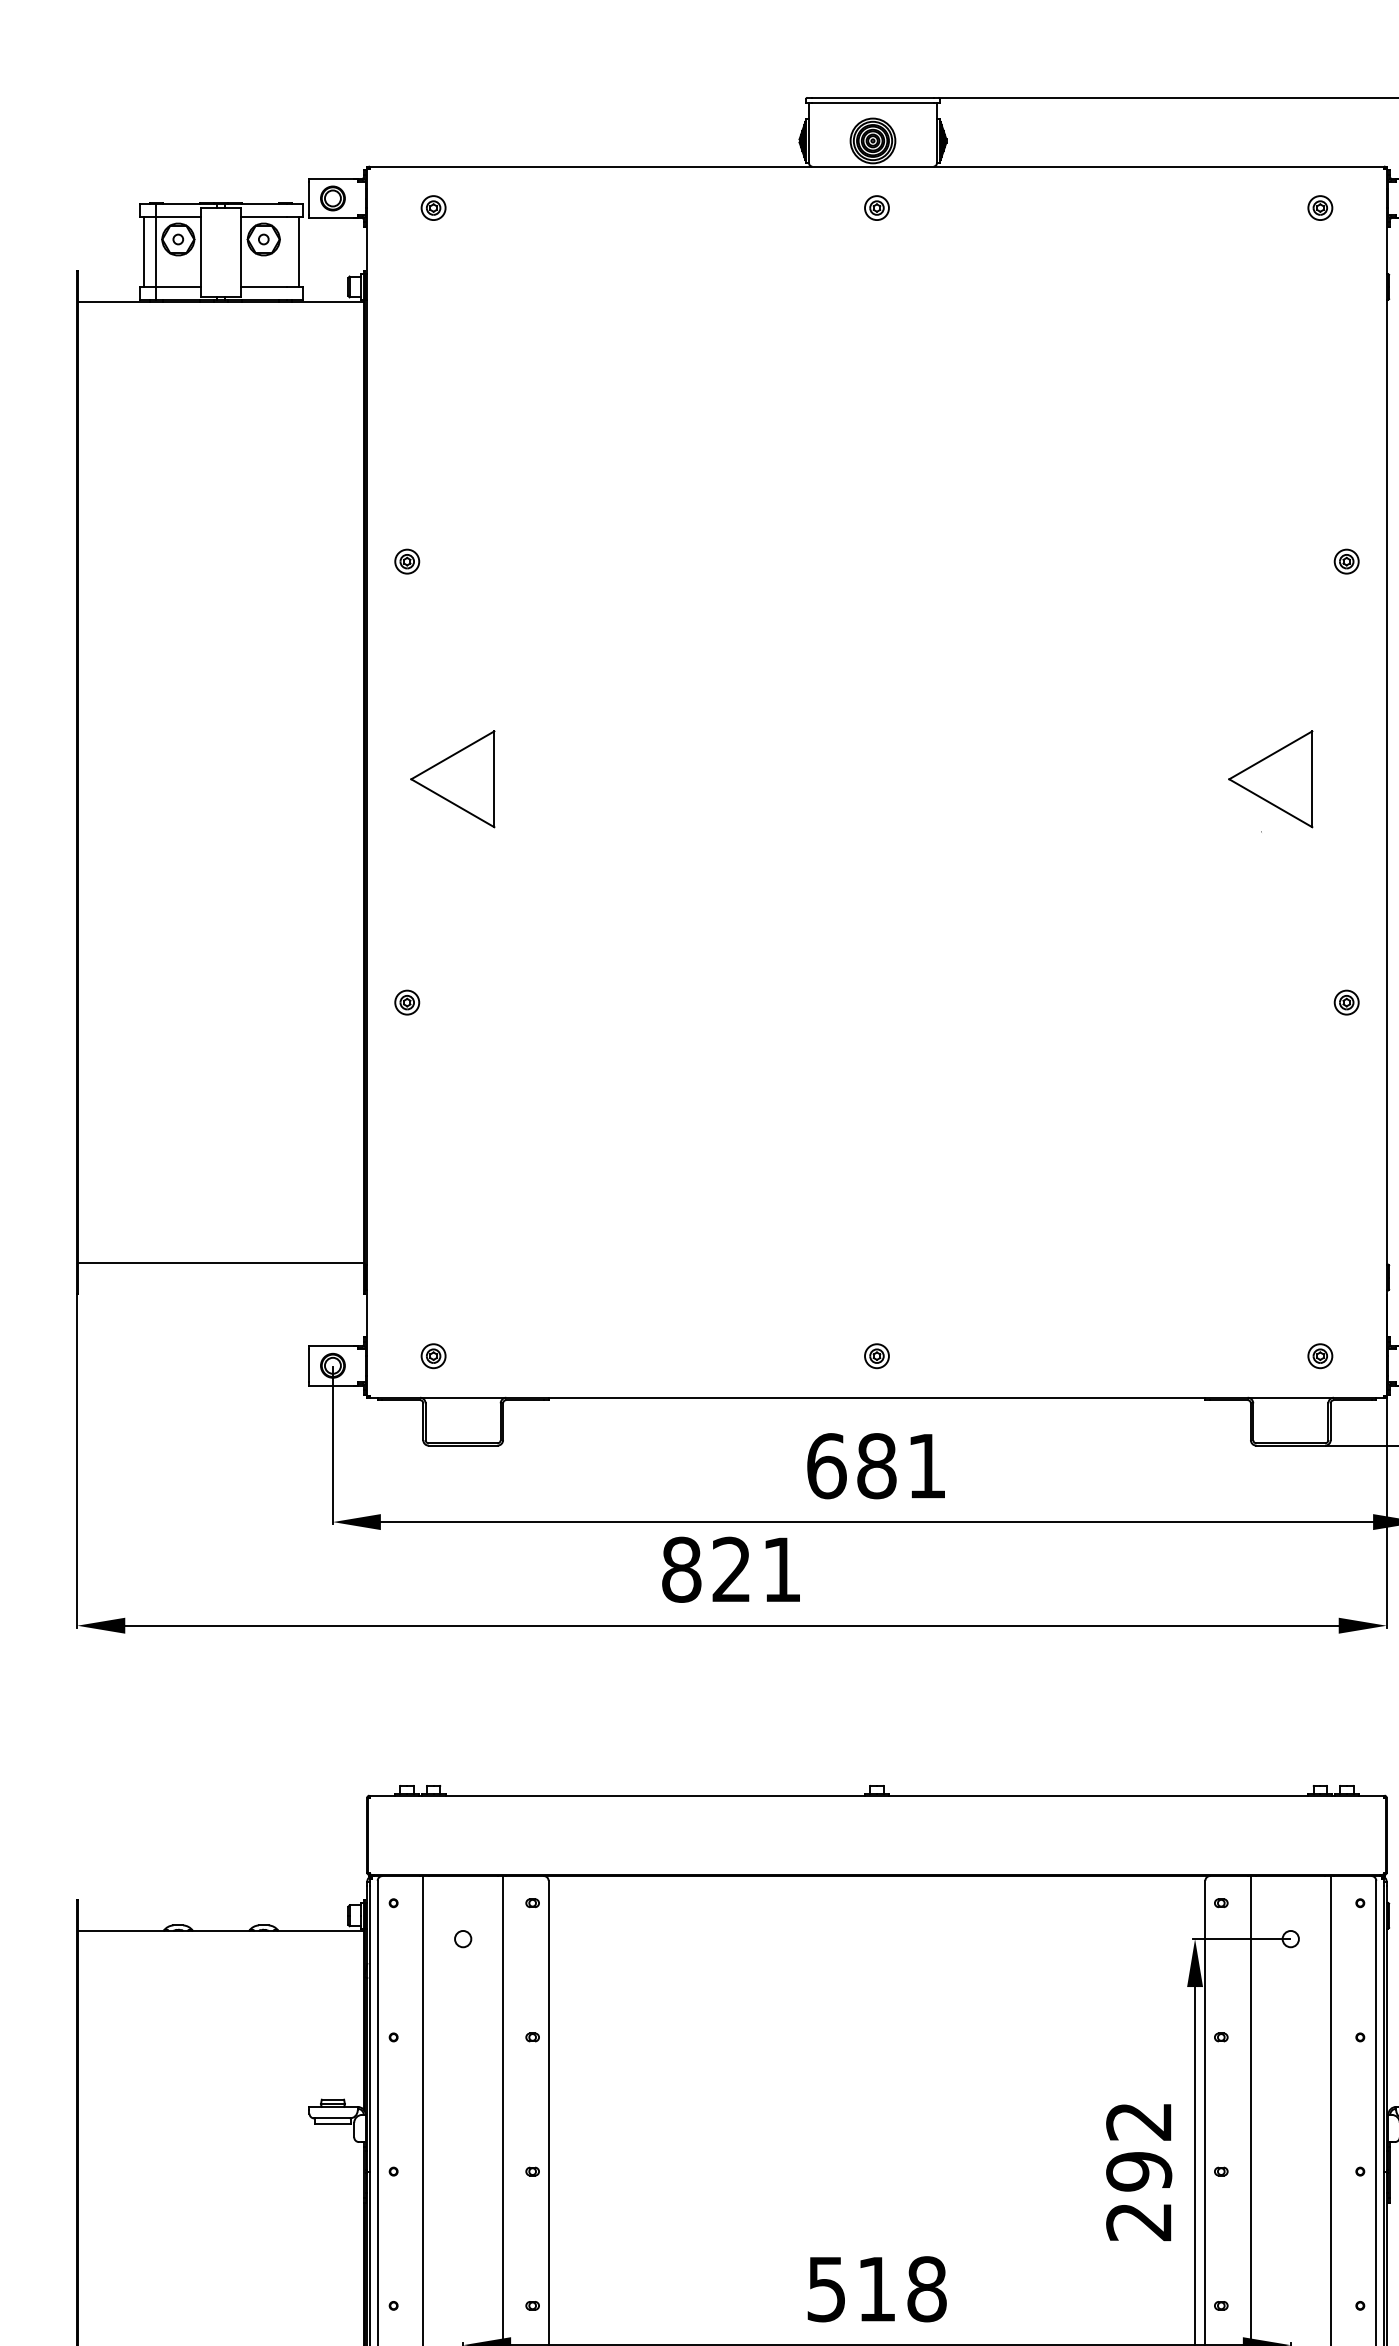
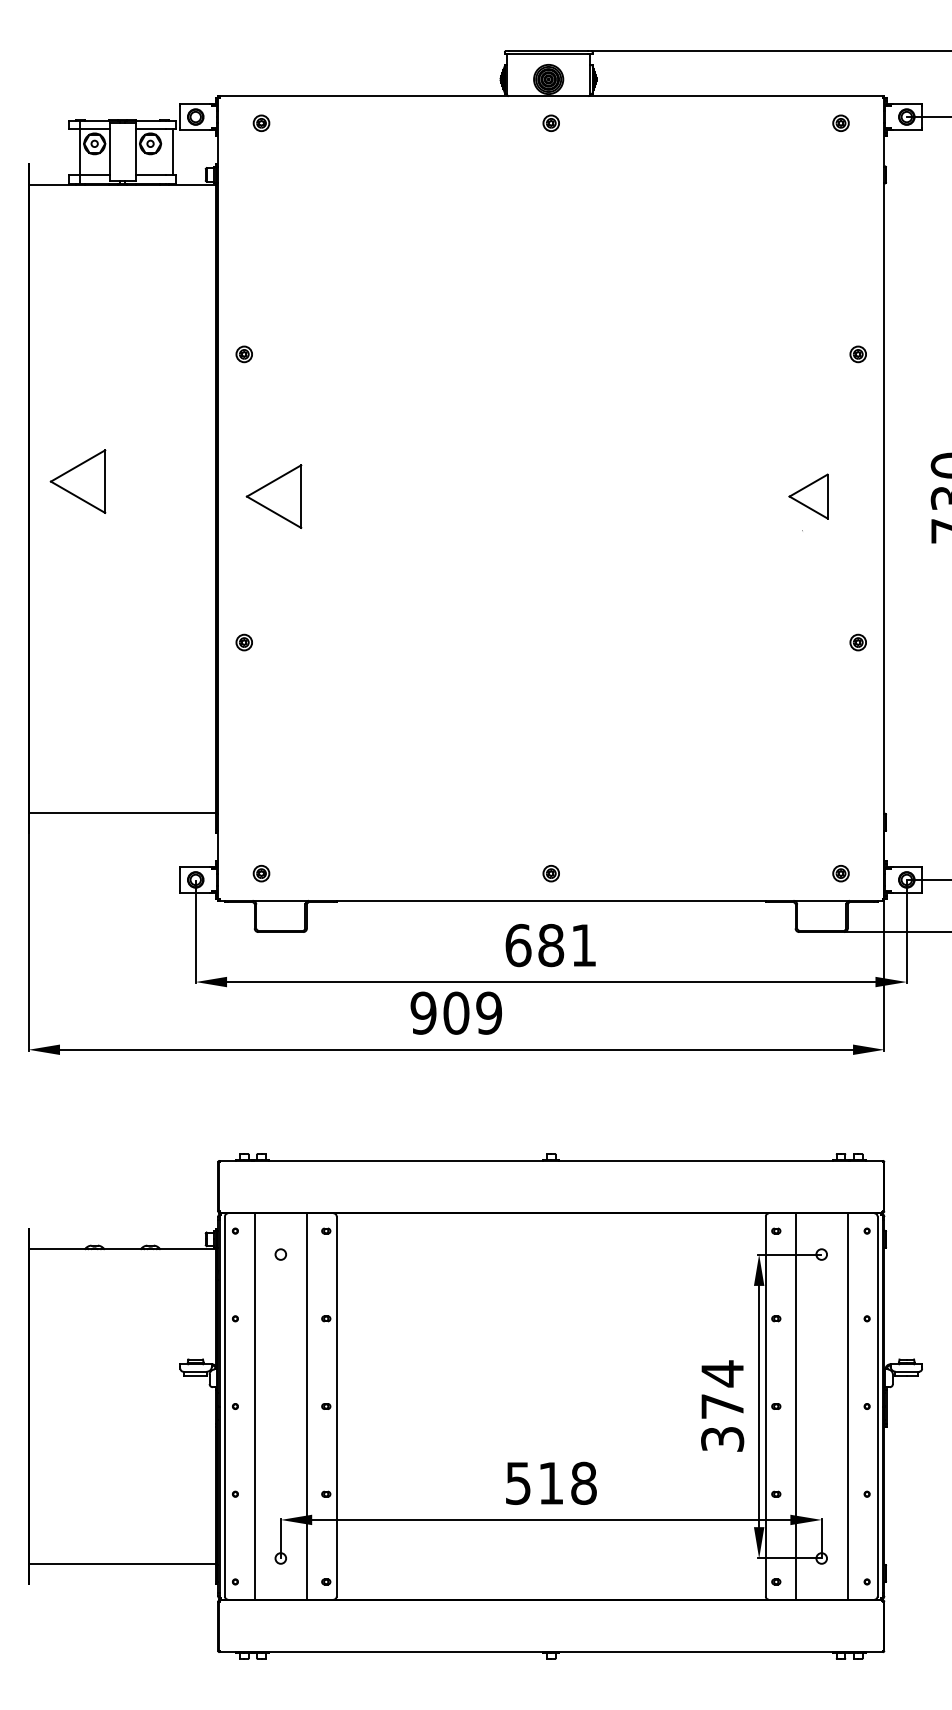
line: (142, 252) -> (71, 152), removed
part: (152, 756) -> (77, 481), added
part: (1270, 779) -> (808, 496), size x0.7
text: (730, 1568) -> (455, 1012), 821 -> 909
text: (1138, 2170) -> (722, 1405), 292 -> 374

